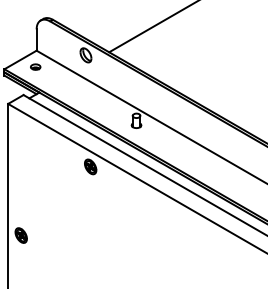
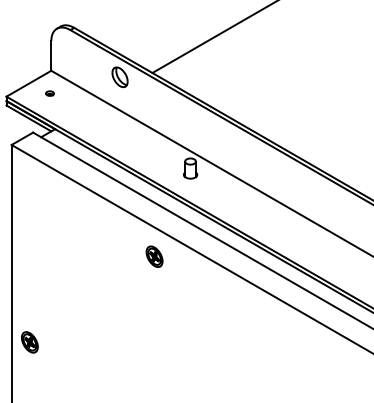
part: (35, 66) -> (49, 93), size x0.6
part: (90, 166) -> (154, 256), moved
part: (20, 235) -> (29, 342), moved

